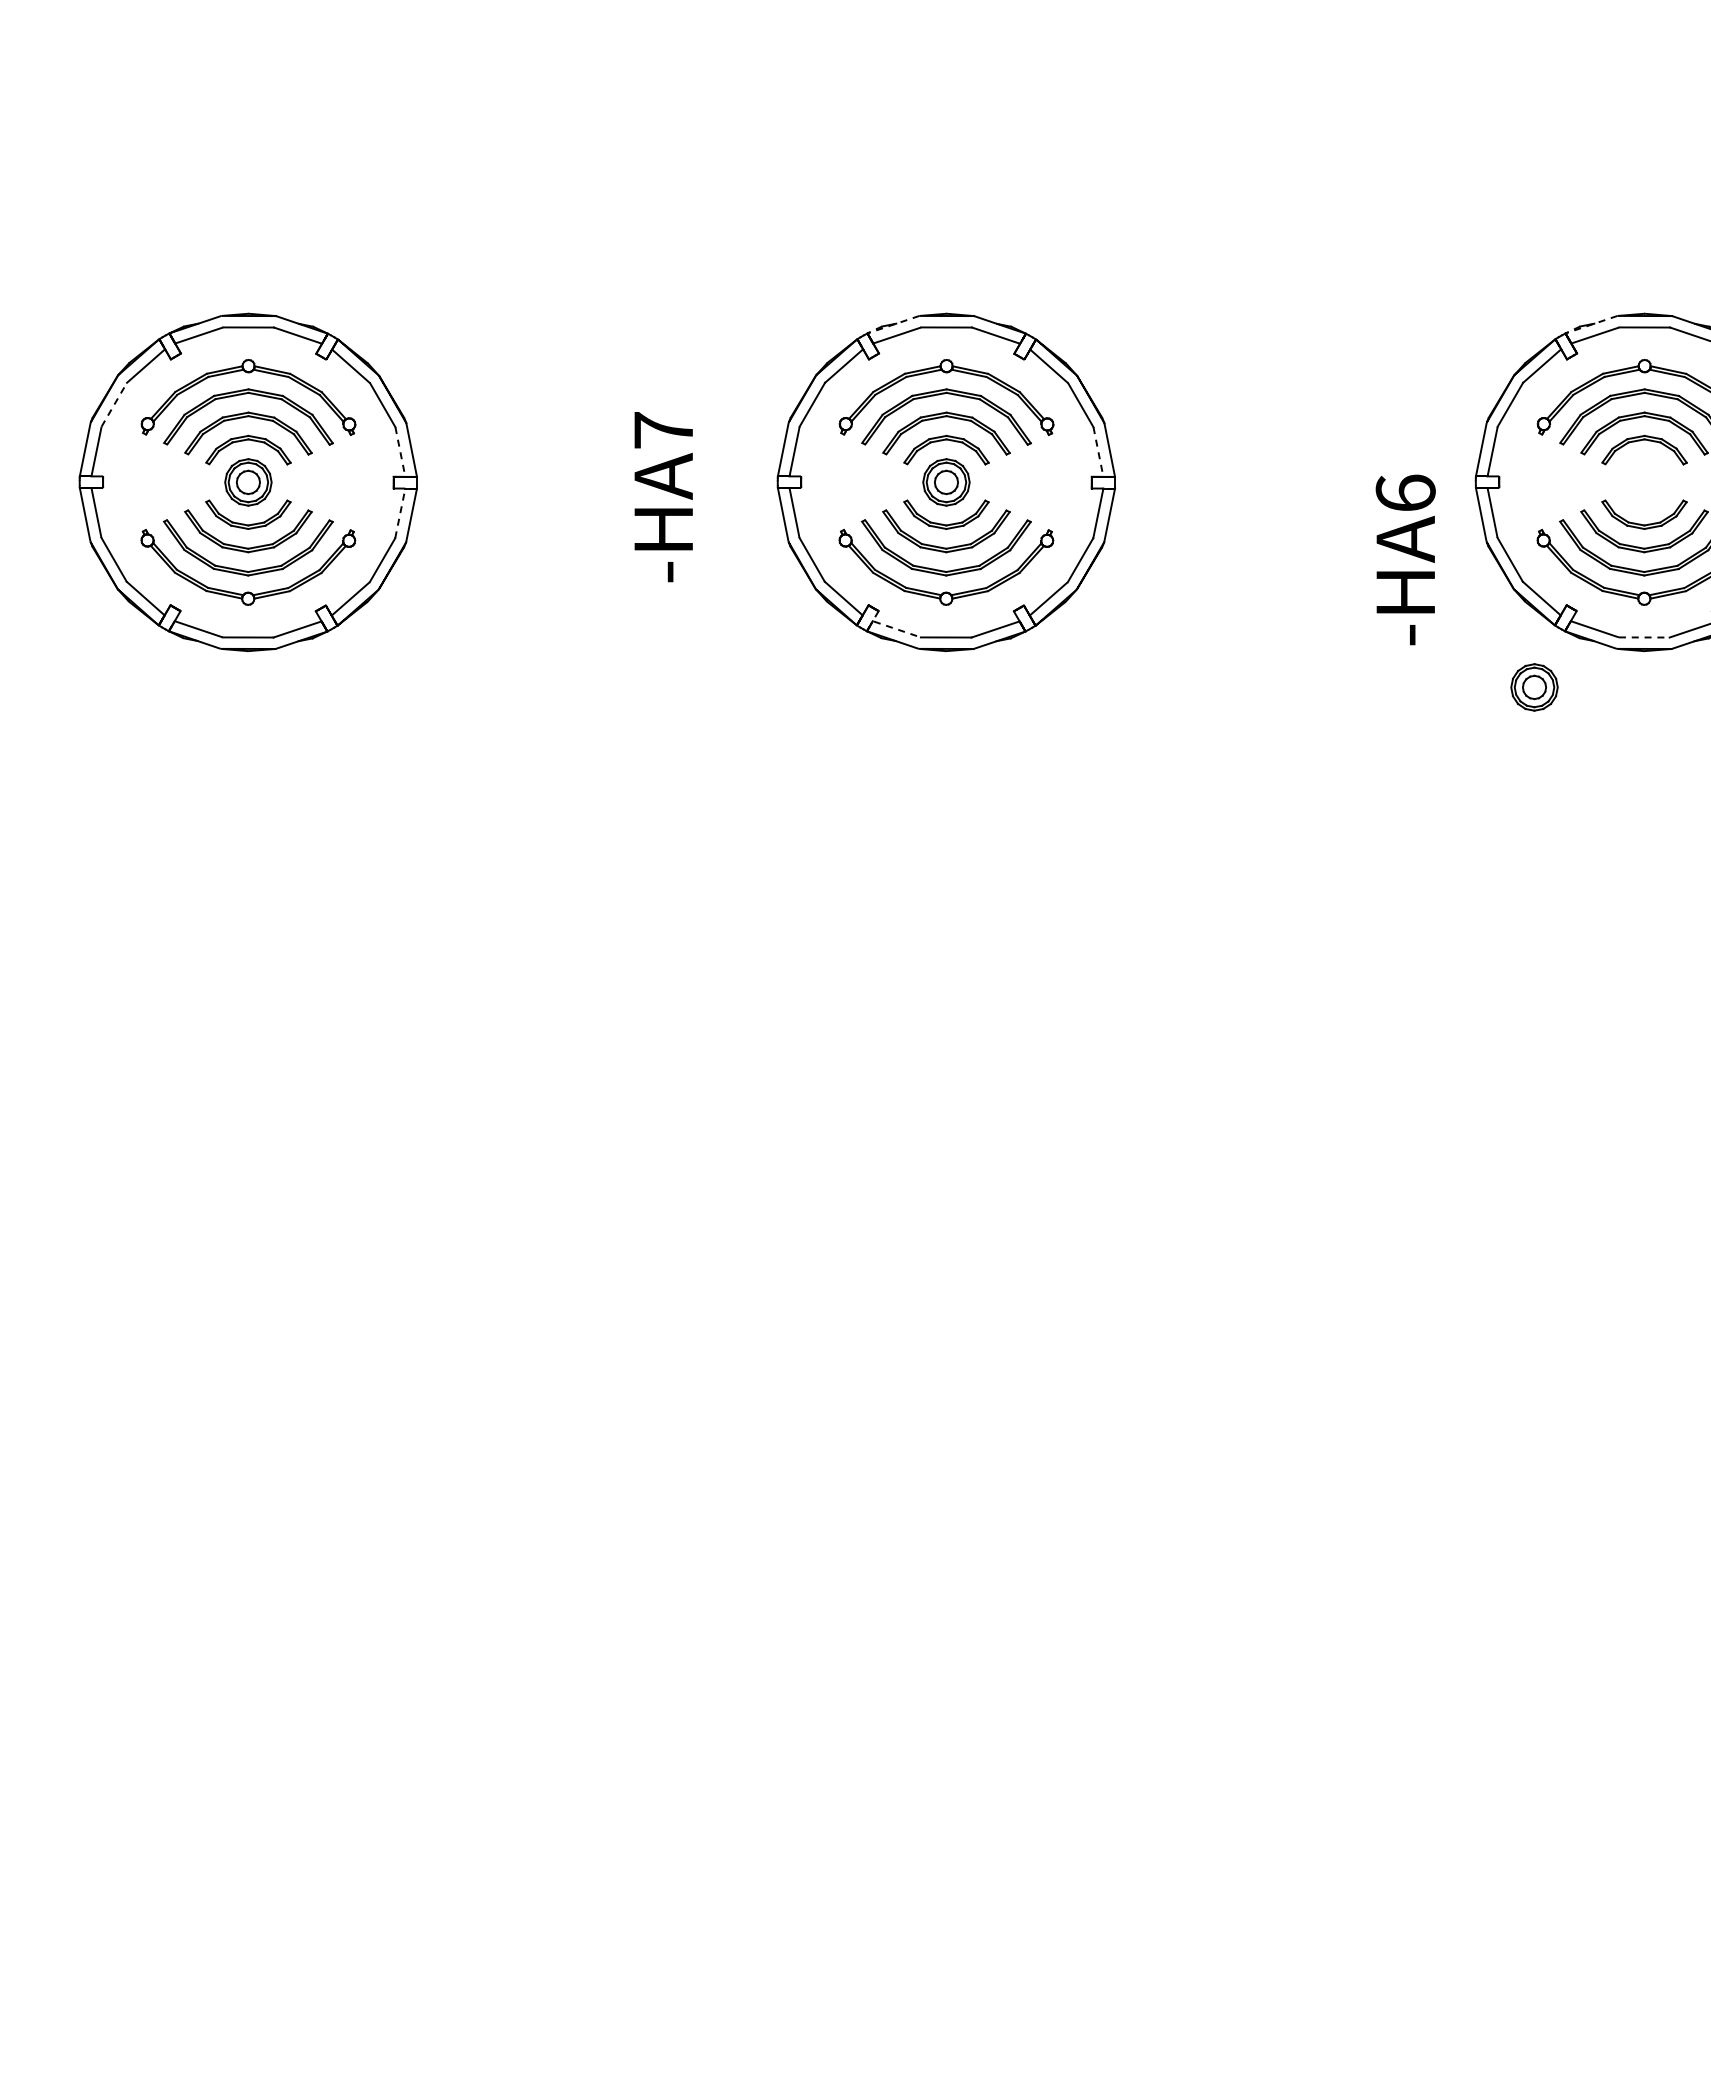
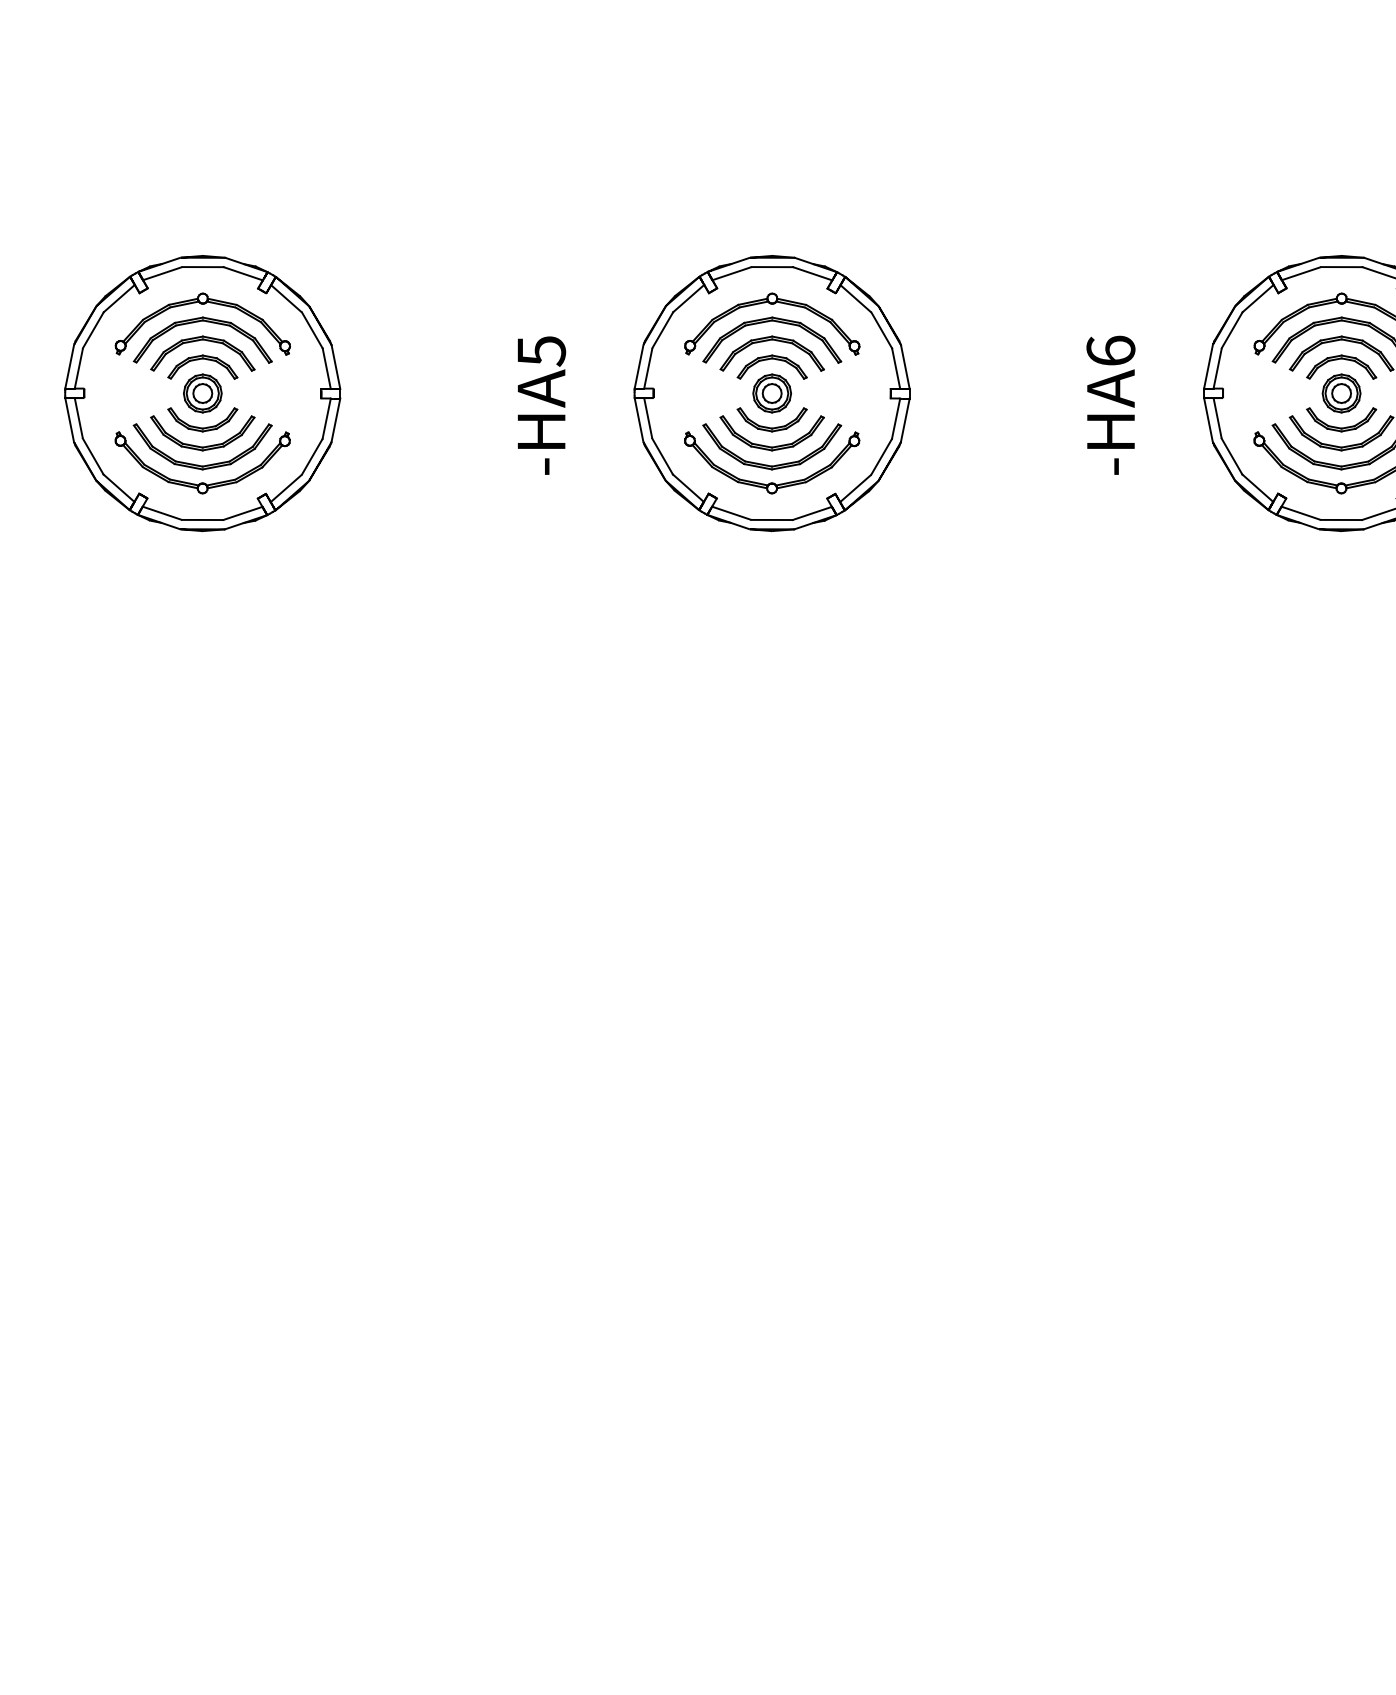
line: (884, 327) -> (721, 267), dashed -> solid
line: (1582, 327) -> (1291, 267), dashed -> solid
line: (114, 404) -> (93, 329), dashed -> solid
text: (663, 430) -> (541, 351), -HA7 -> -HA5
line: (400, 452) -> (326, 369), dashed -> solid
line: (1098, 452) -> (896, 369), dashed -> solid
line: (400, 512) -> (326, 418), dashed -> solid
text: (1405, 559) -> (1110, 404), moved
line: (890, 627) -> (726, 511), dashed -> solid
line: (1644, 637) -> (1341, 519), dashed -> solid
part: (1534, 687) -> (1341, 393), moved

